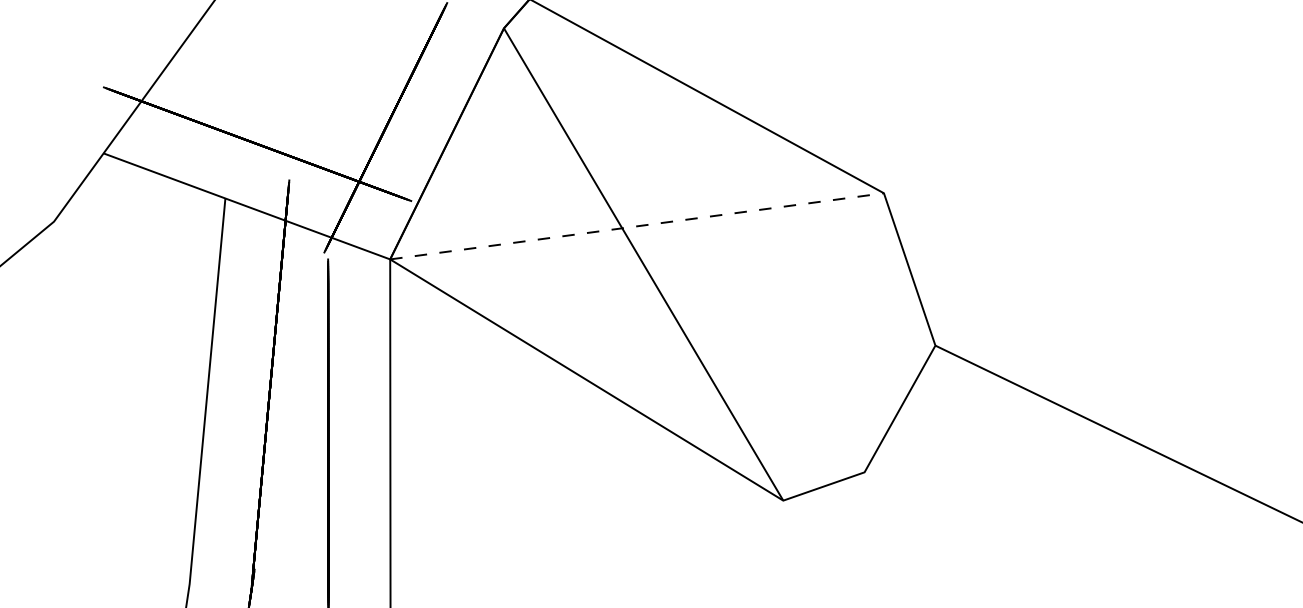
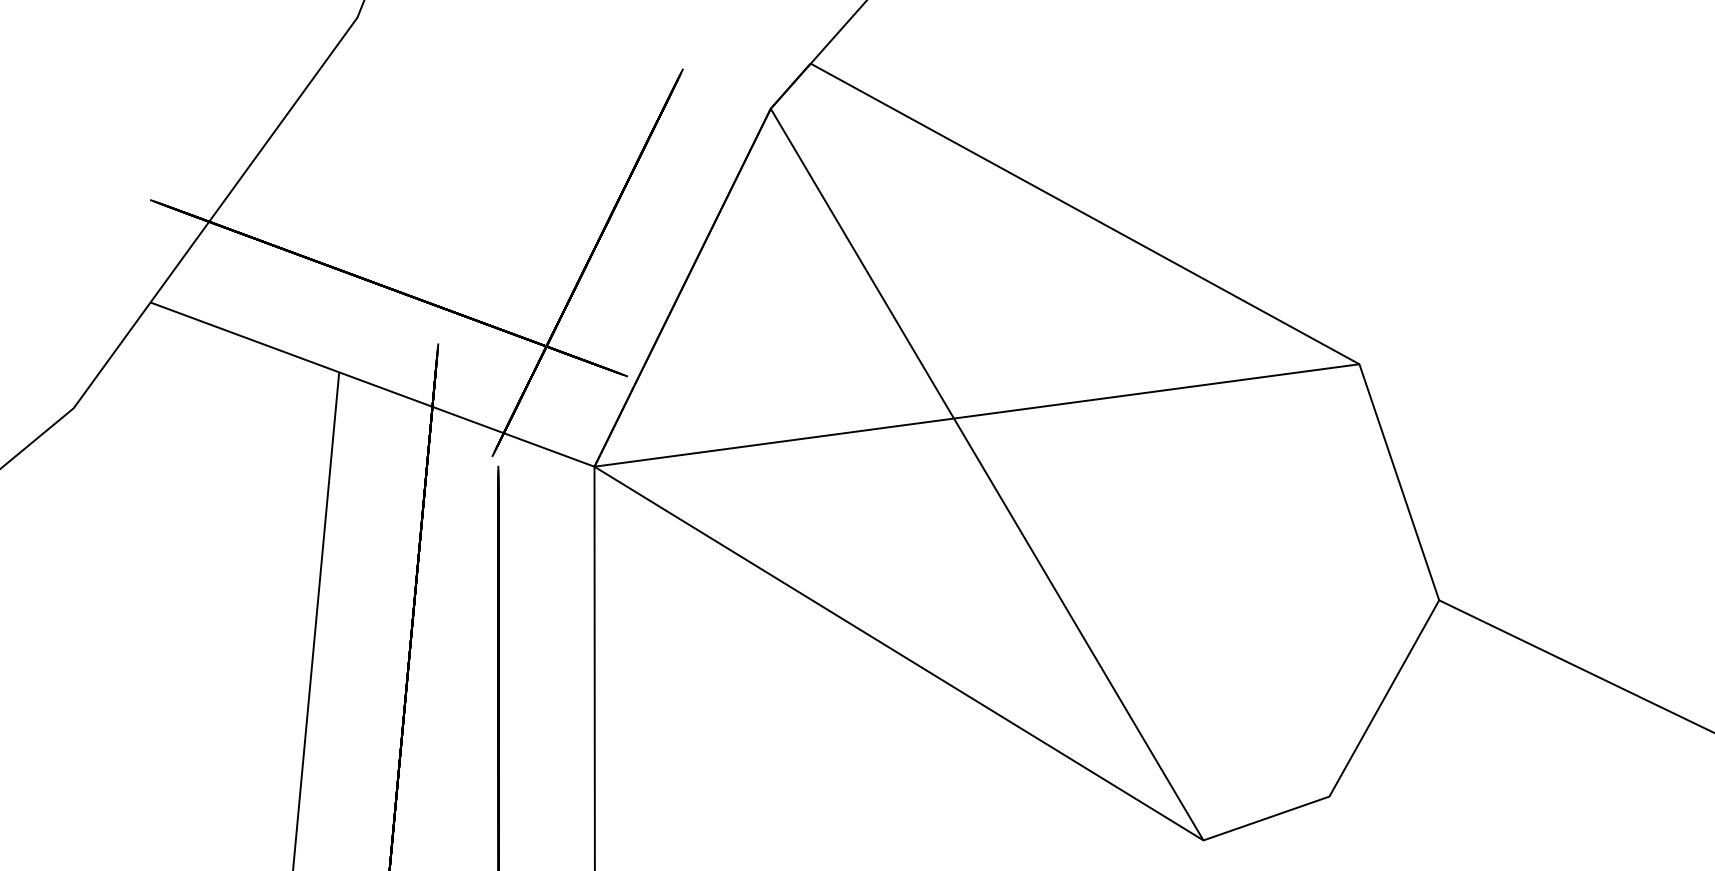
line: (637, 226) -> (977, 415), dashed -> solid

